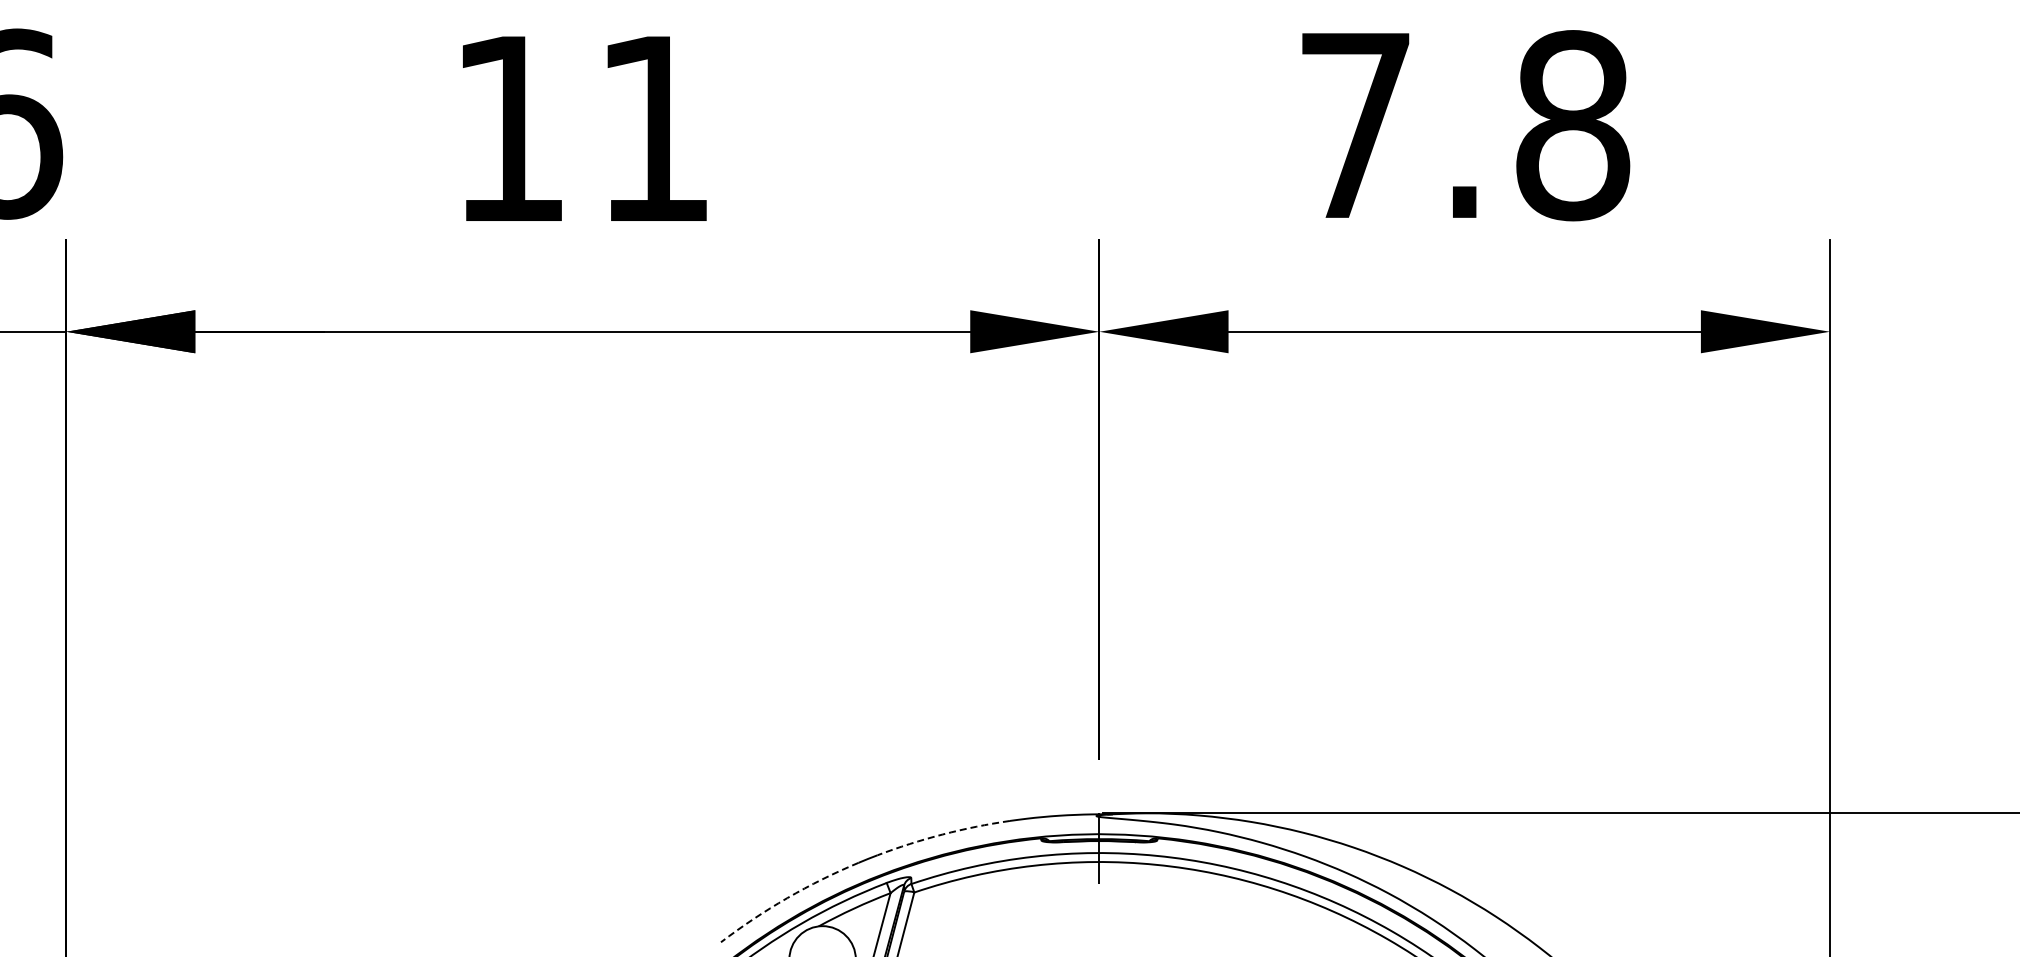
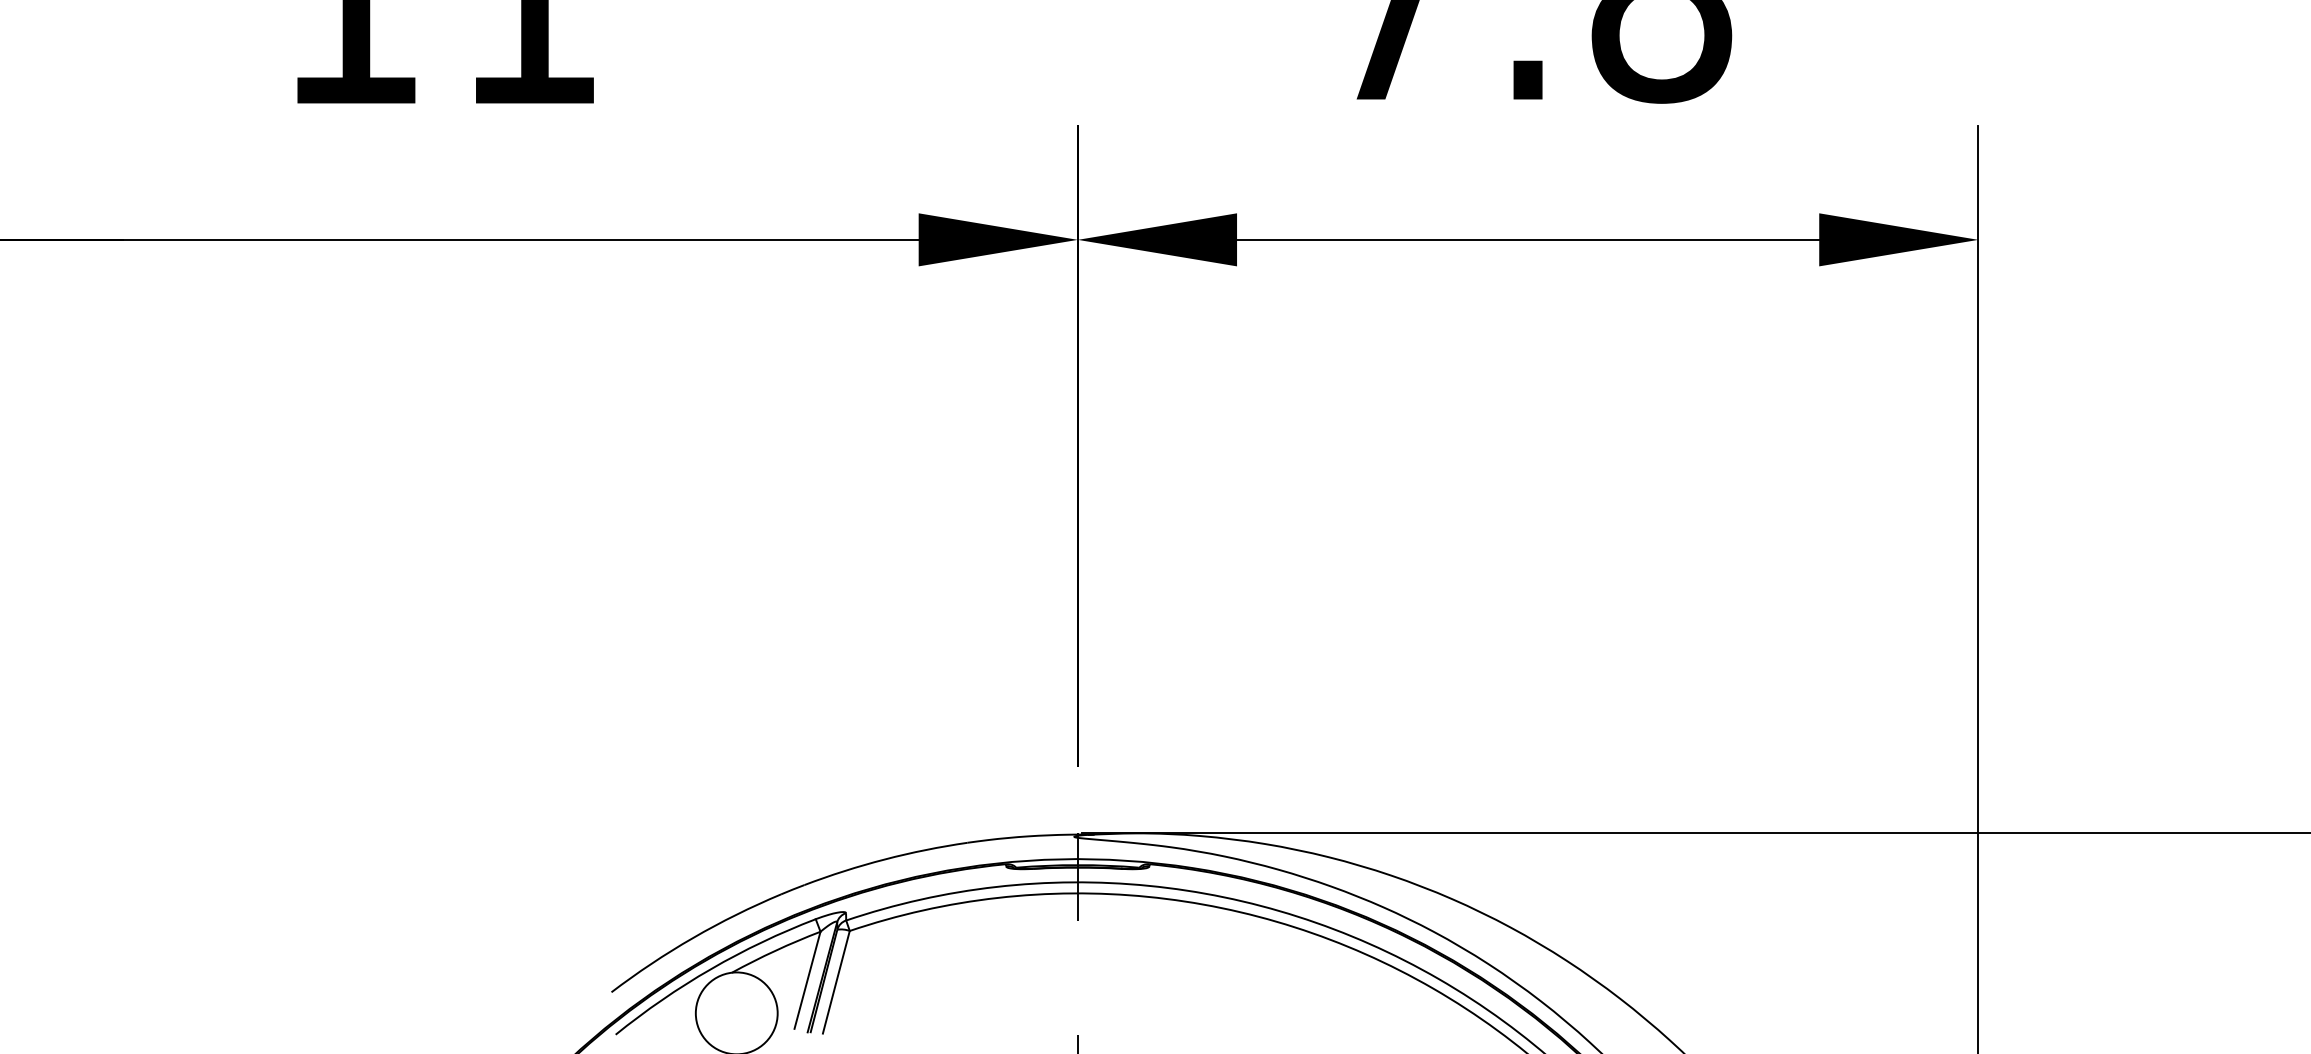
arc: (942, 834) -> (884, 859), dashed -> solid
arc: (787, 898) -> (693, 938), dashed -> solid

